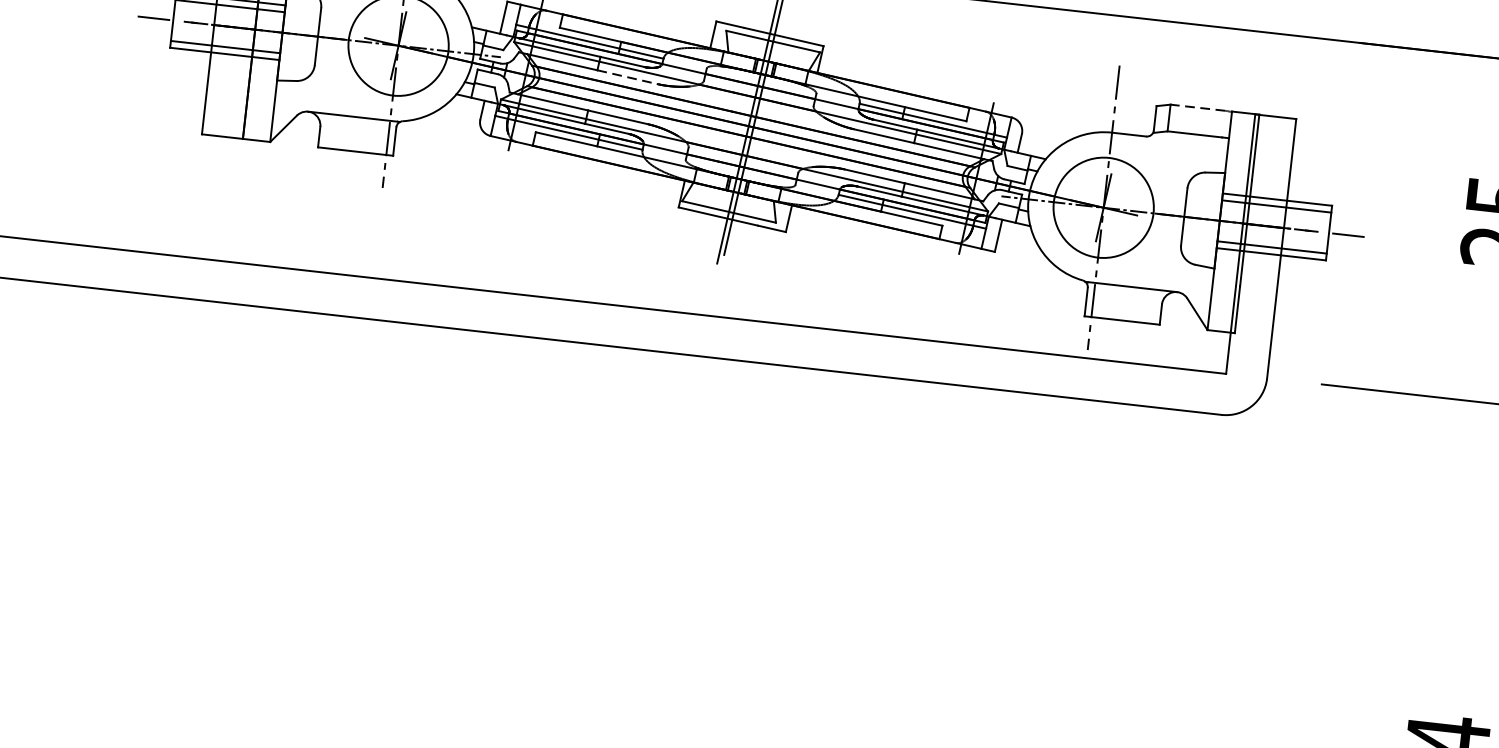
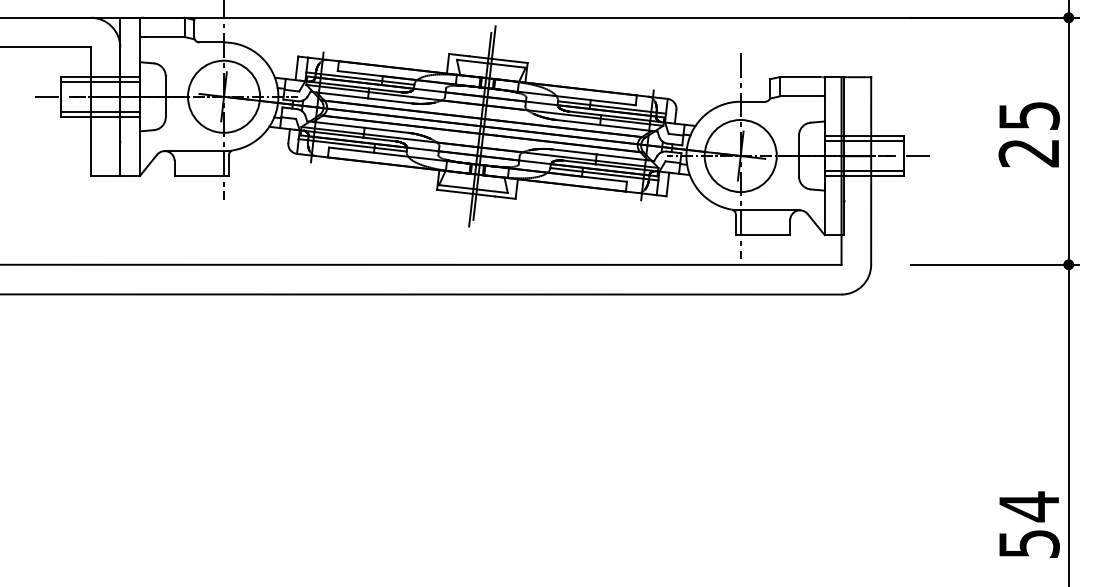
line: (628, 76) -> (390, 100), dashed -> solid
line: (1198, 108) -> (800, 77), dashed -> solid

